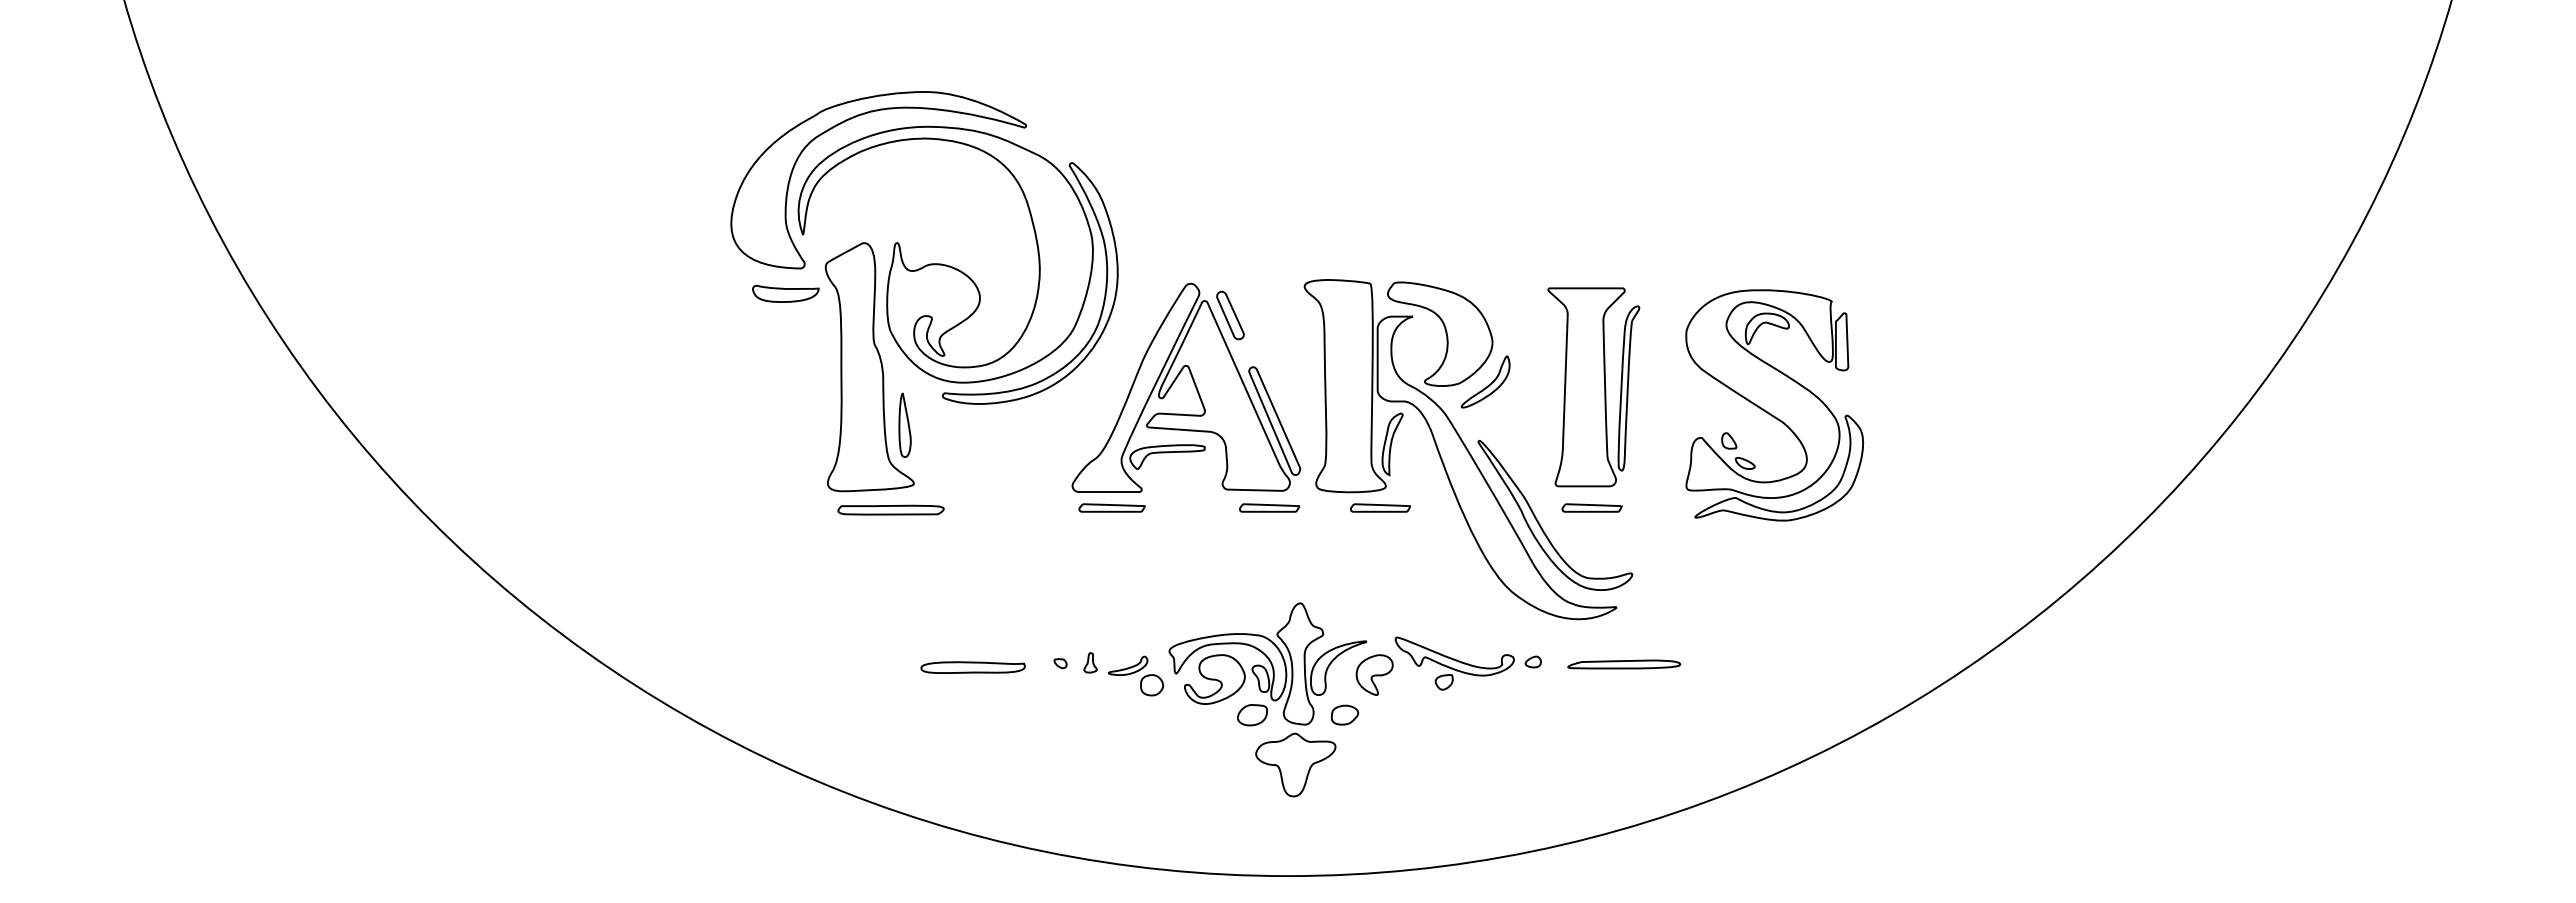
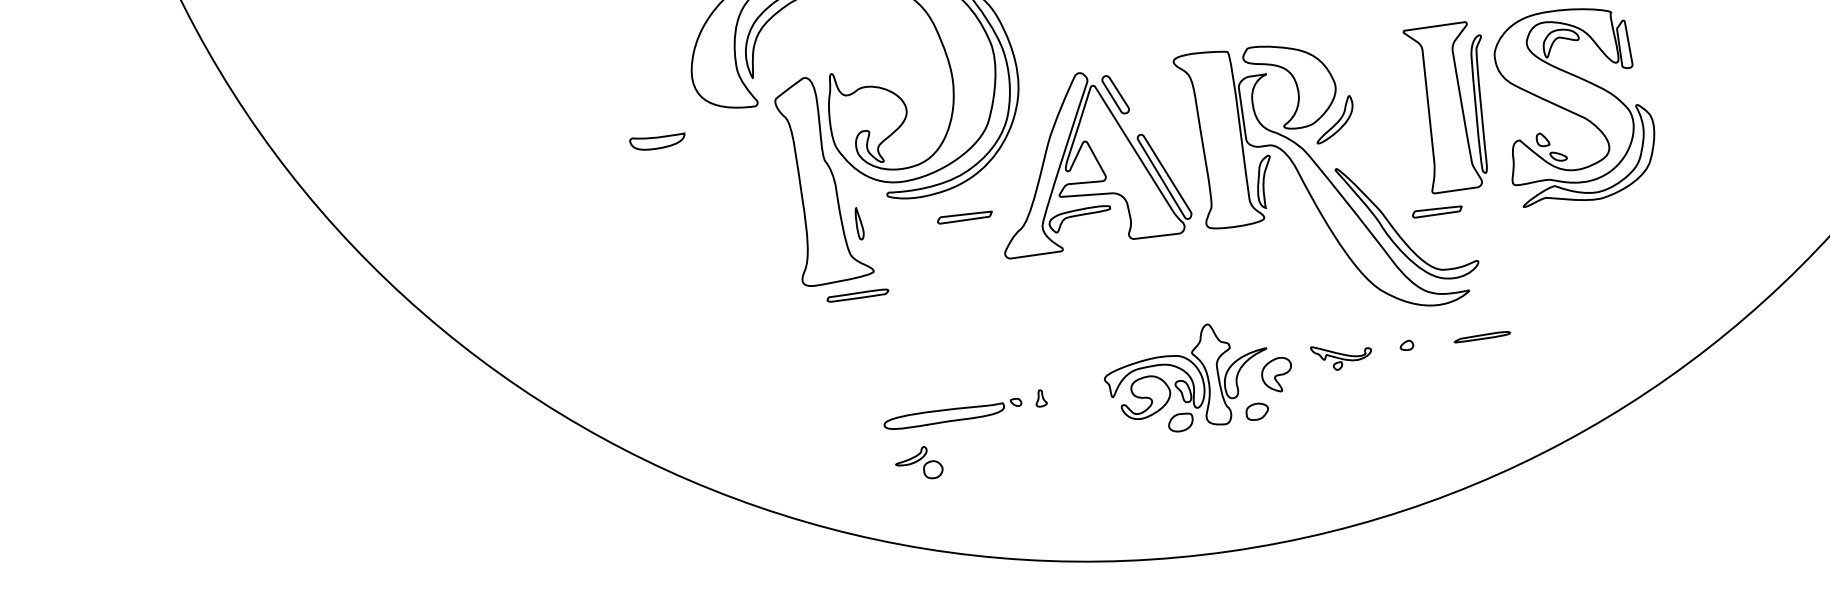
part: (785, 293) -> (657, 141), moved
part: (1593, 387) -> (1452, 107), moved
part: (904, 424) -> (859, 223), size x0.6
part: (1111, 507) -> (964, 216), moved
part: (1269, 507) -> (1170, 248), removed
part: (1380, 507) -> (1262, 235), removed
part: (890, 509) -> (857, 295), size x0.7
part: (1454, 663) -> (1341, 356), size x0.6
part: (1624, 664) -> (1482, 336), size x0.6
part: (972, 667) -> (943, 416), size x1.4
part: (1135, 675) -> (918, 463), moved
part: (1295, 764) -> (1222, 458), removed

